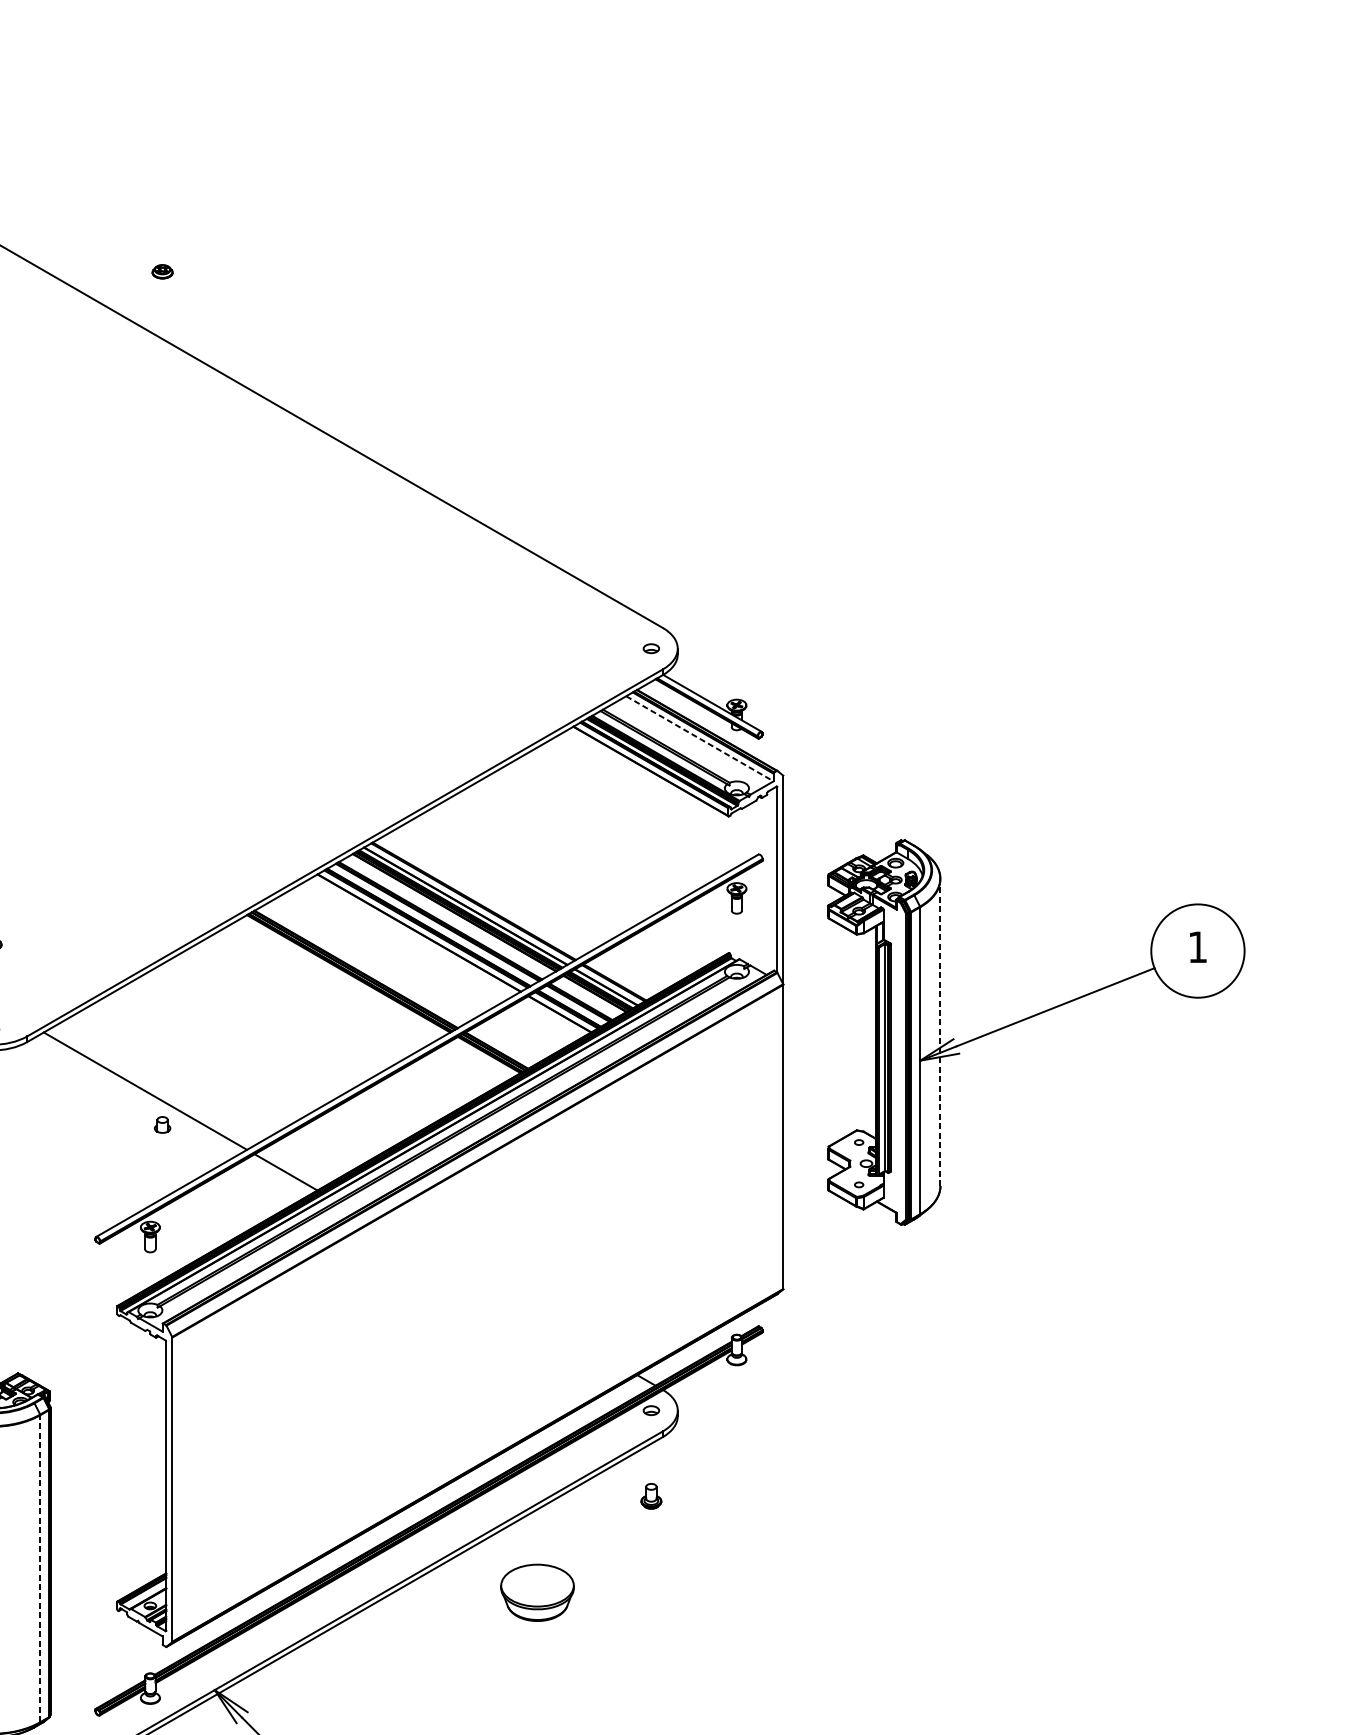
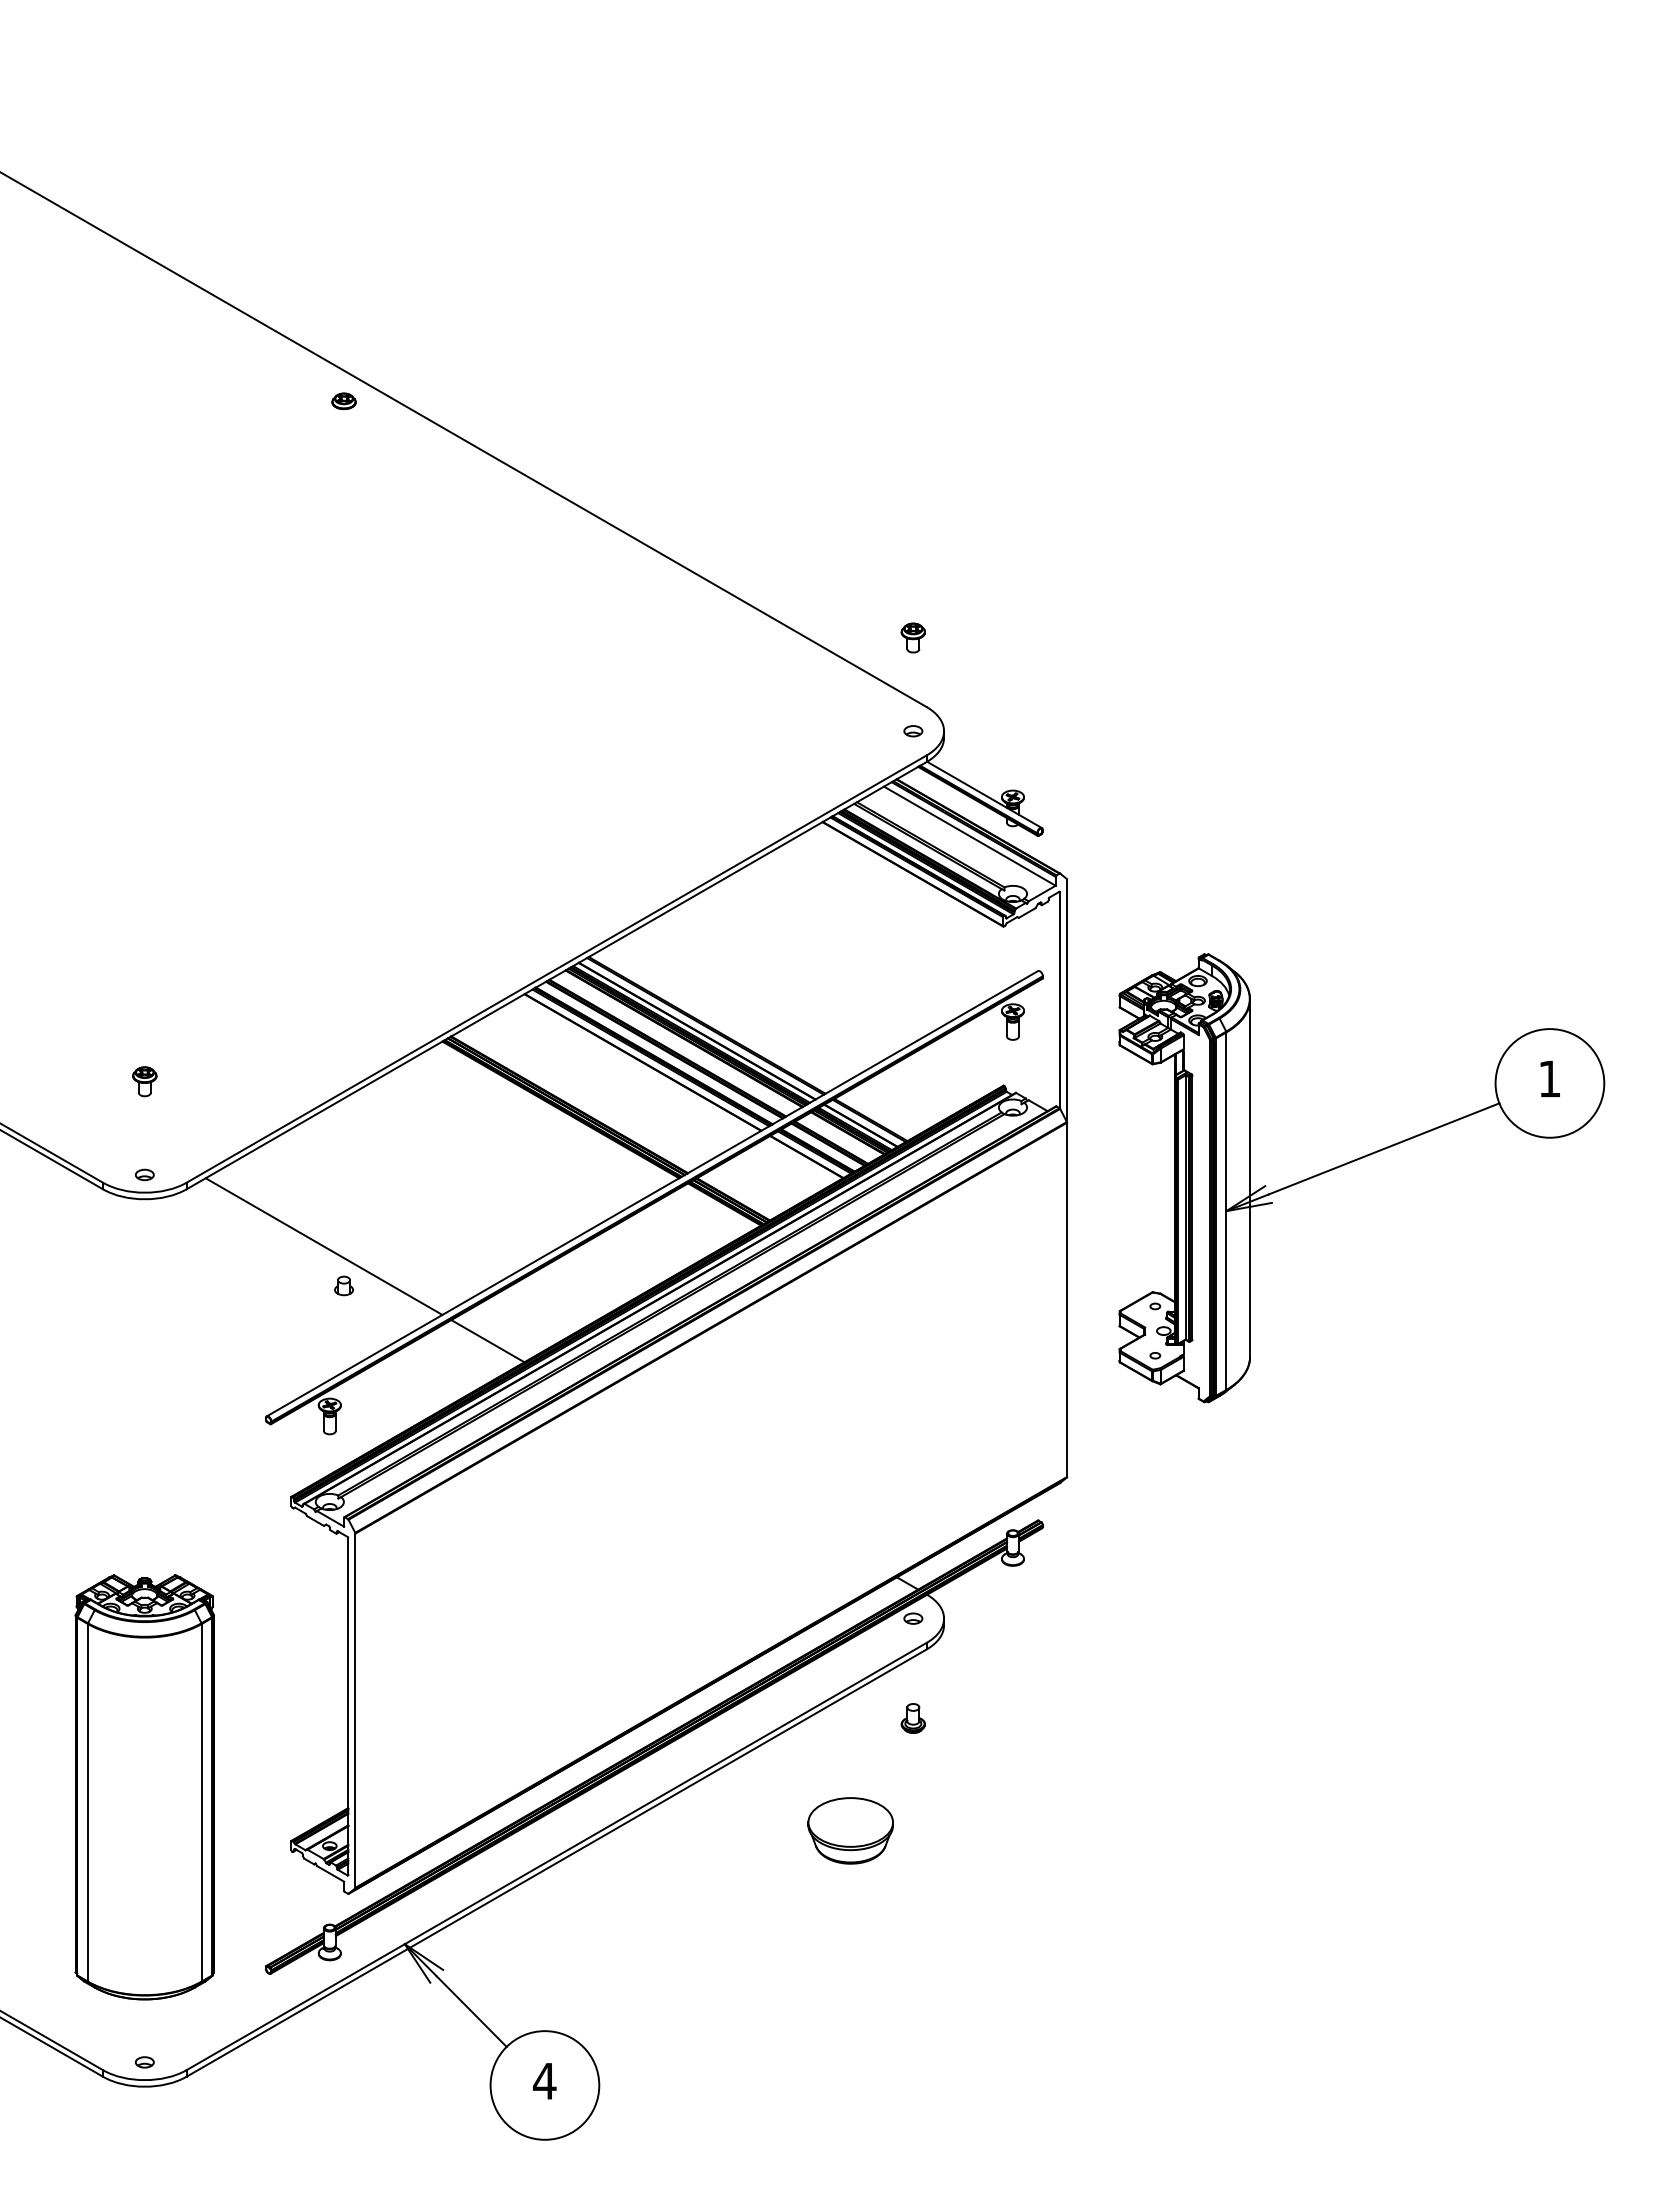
part: (162, 271) -> (343, 400), moved
part: (650, 568) -> (912, 637), added
line: (700, 739) -> (970, 836), dashed -> solid
line: (940, 1032) -> (1250, 1178), dashed -> solid
line: (40, 1568) -> (201, 1802), dashed -> solid
part: (537, 1592) -> (850, 1830), moved

